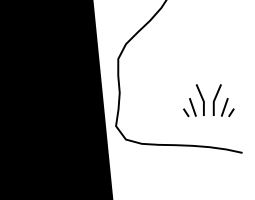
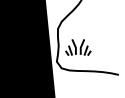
part: (209, 101) -> (78, 47), moved

